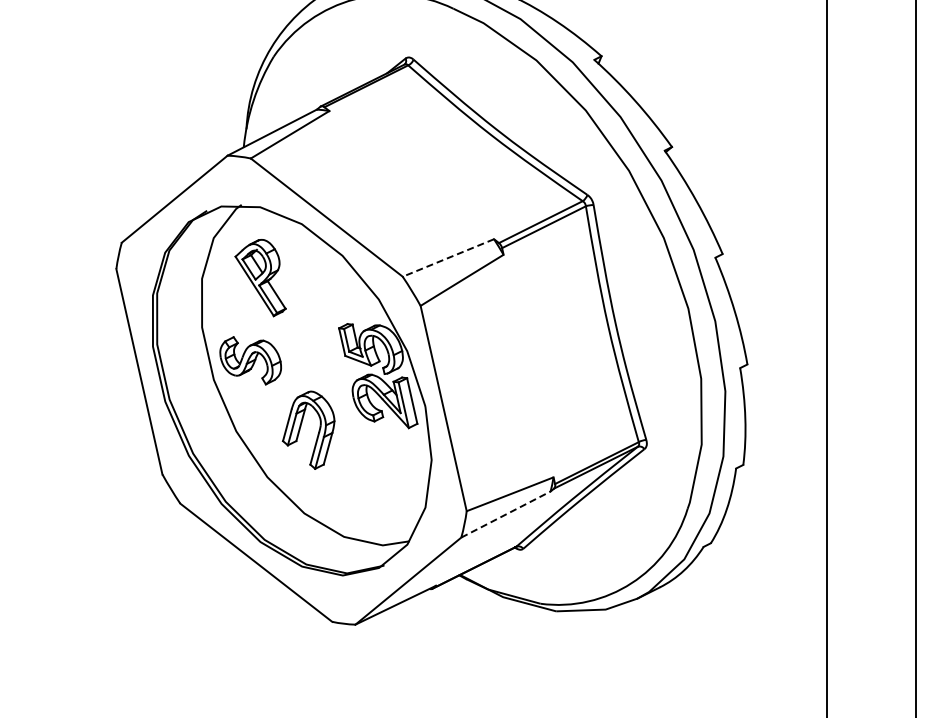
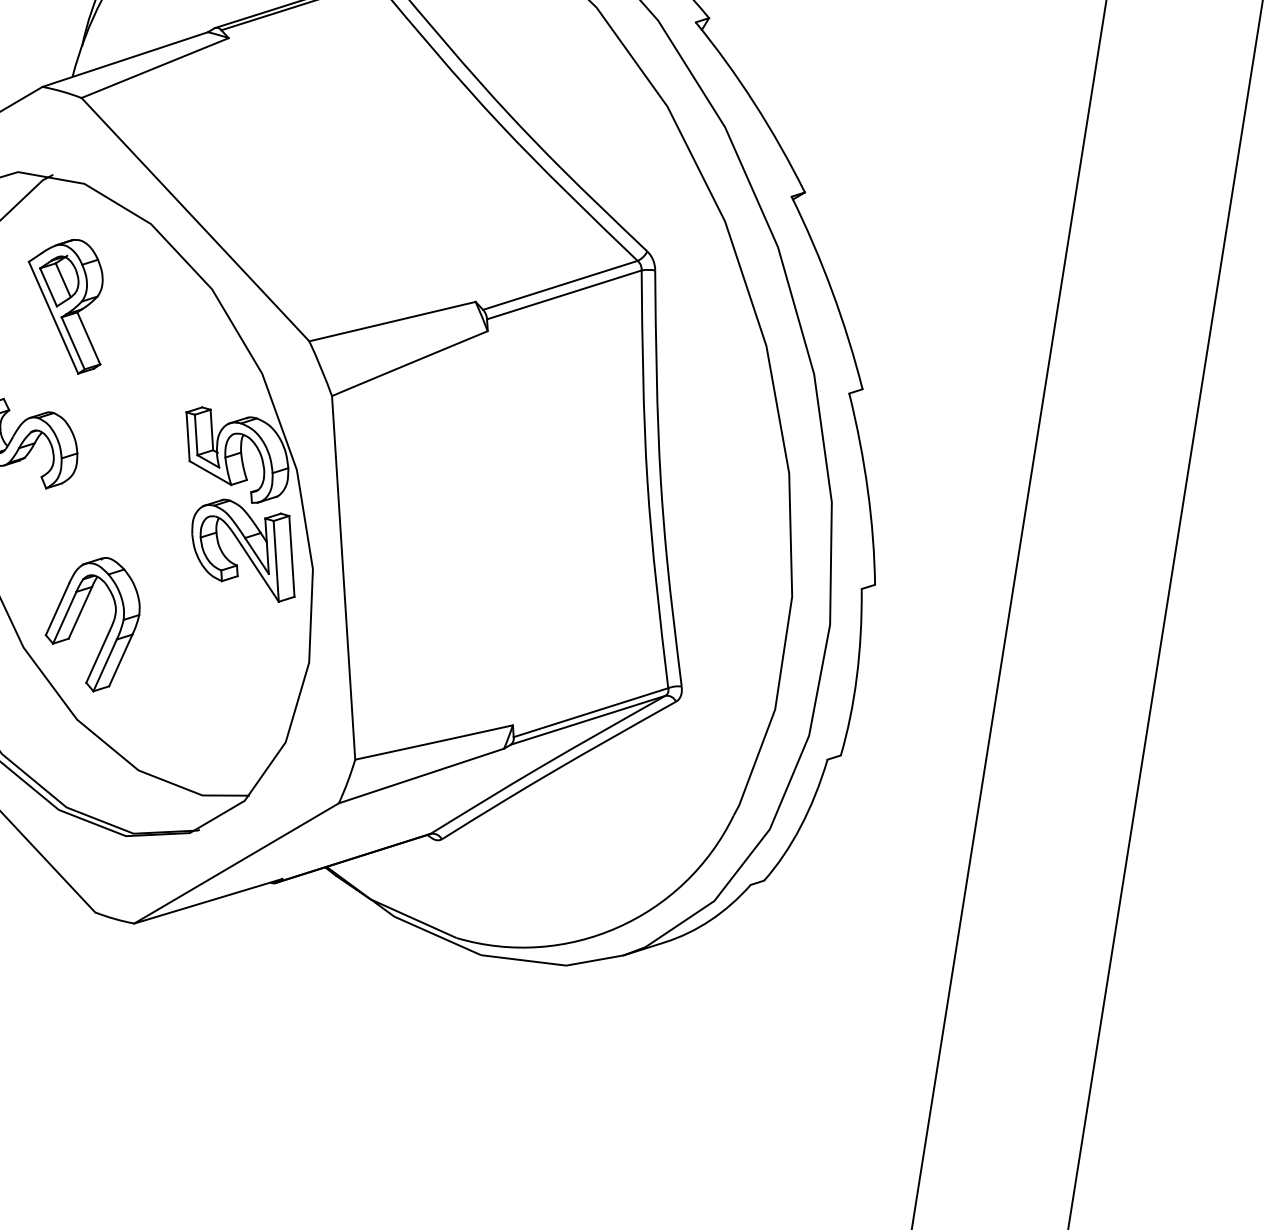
line: (447, 258) -> (390, 322), dashed -> solid
part: (301, 426) -> (81, 615), moved
line: (506, 514) -> (422, 776), dashed -> solid

